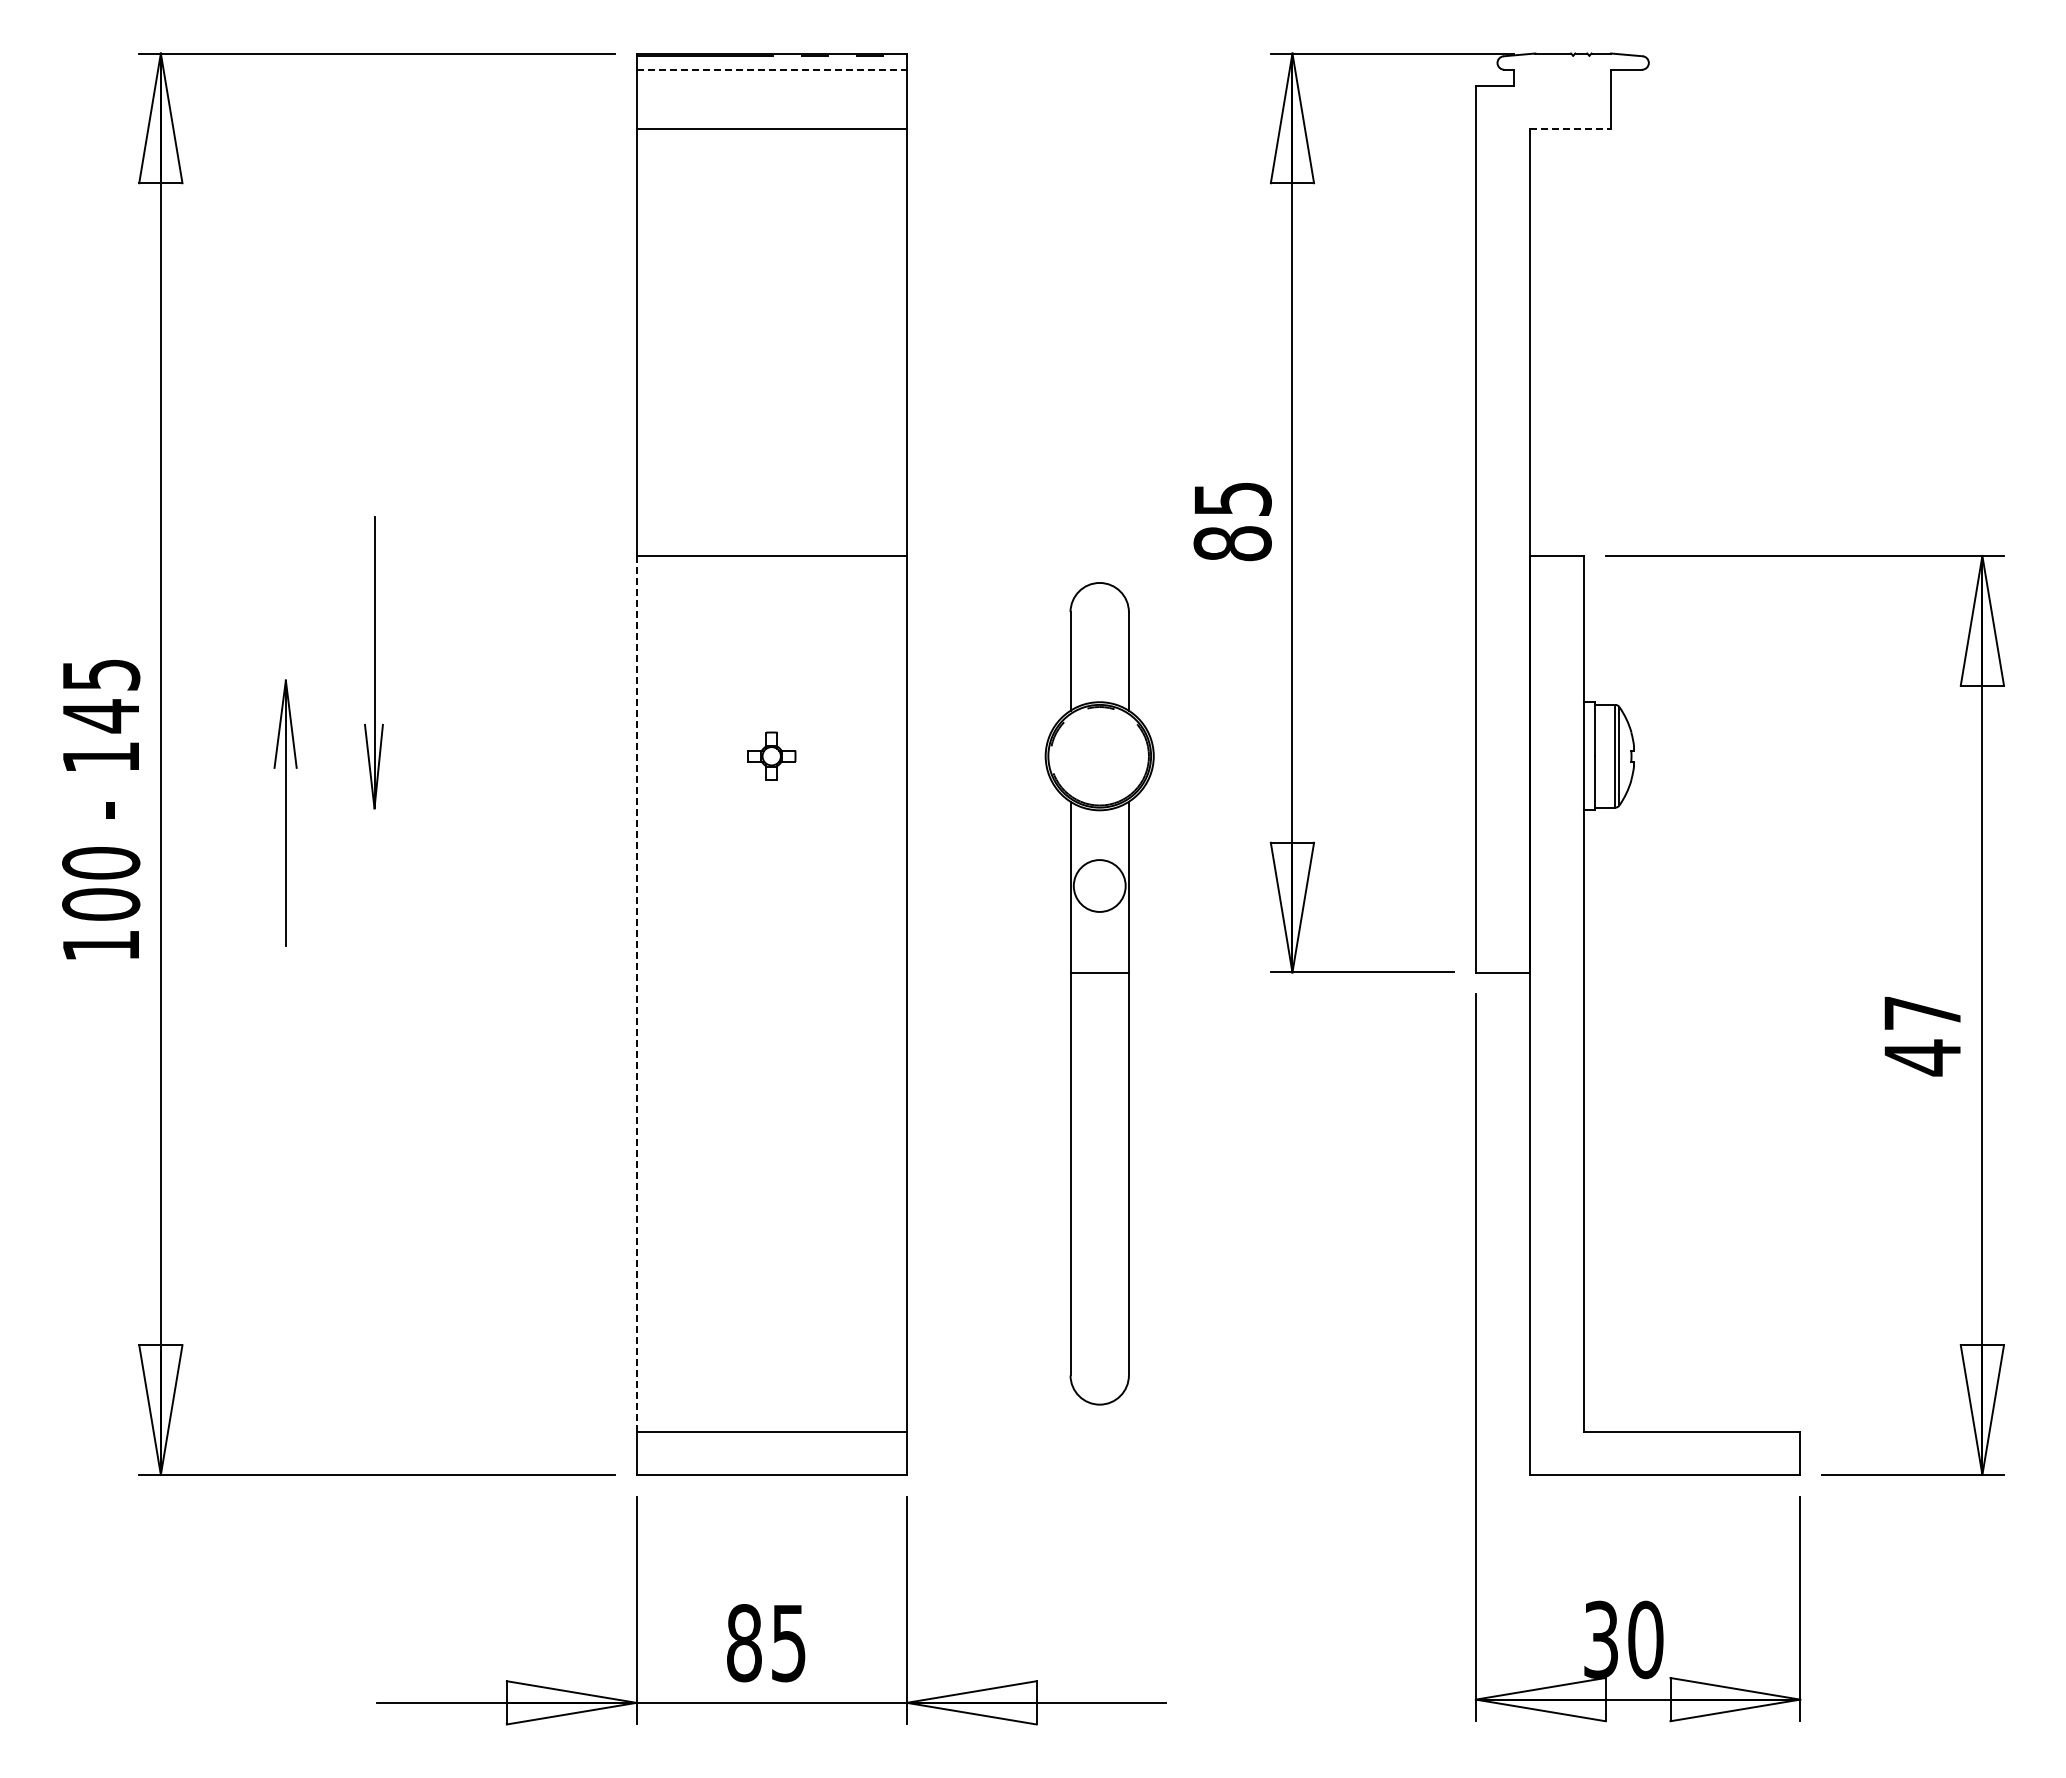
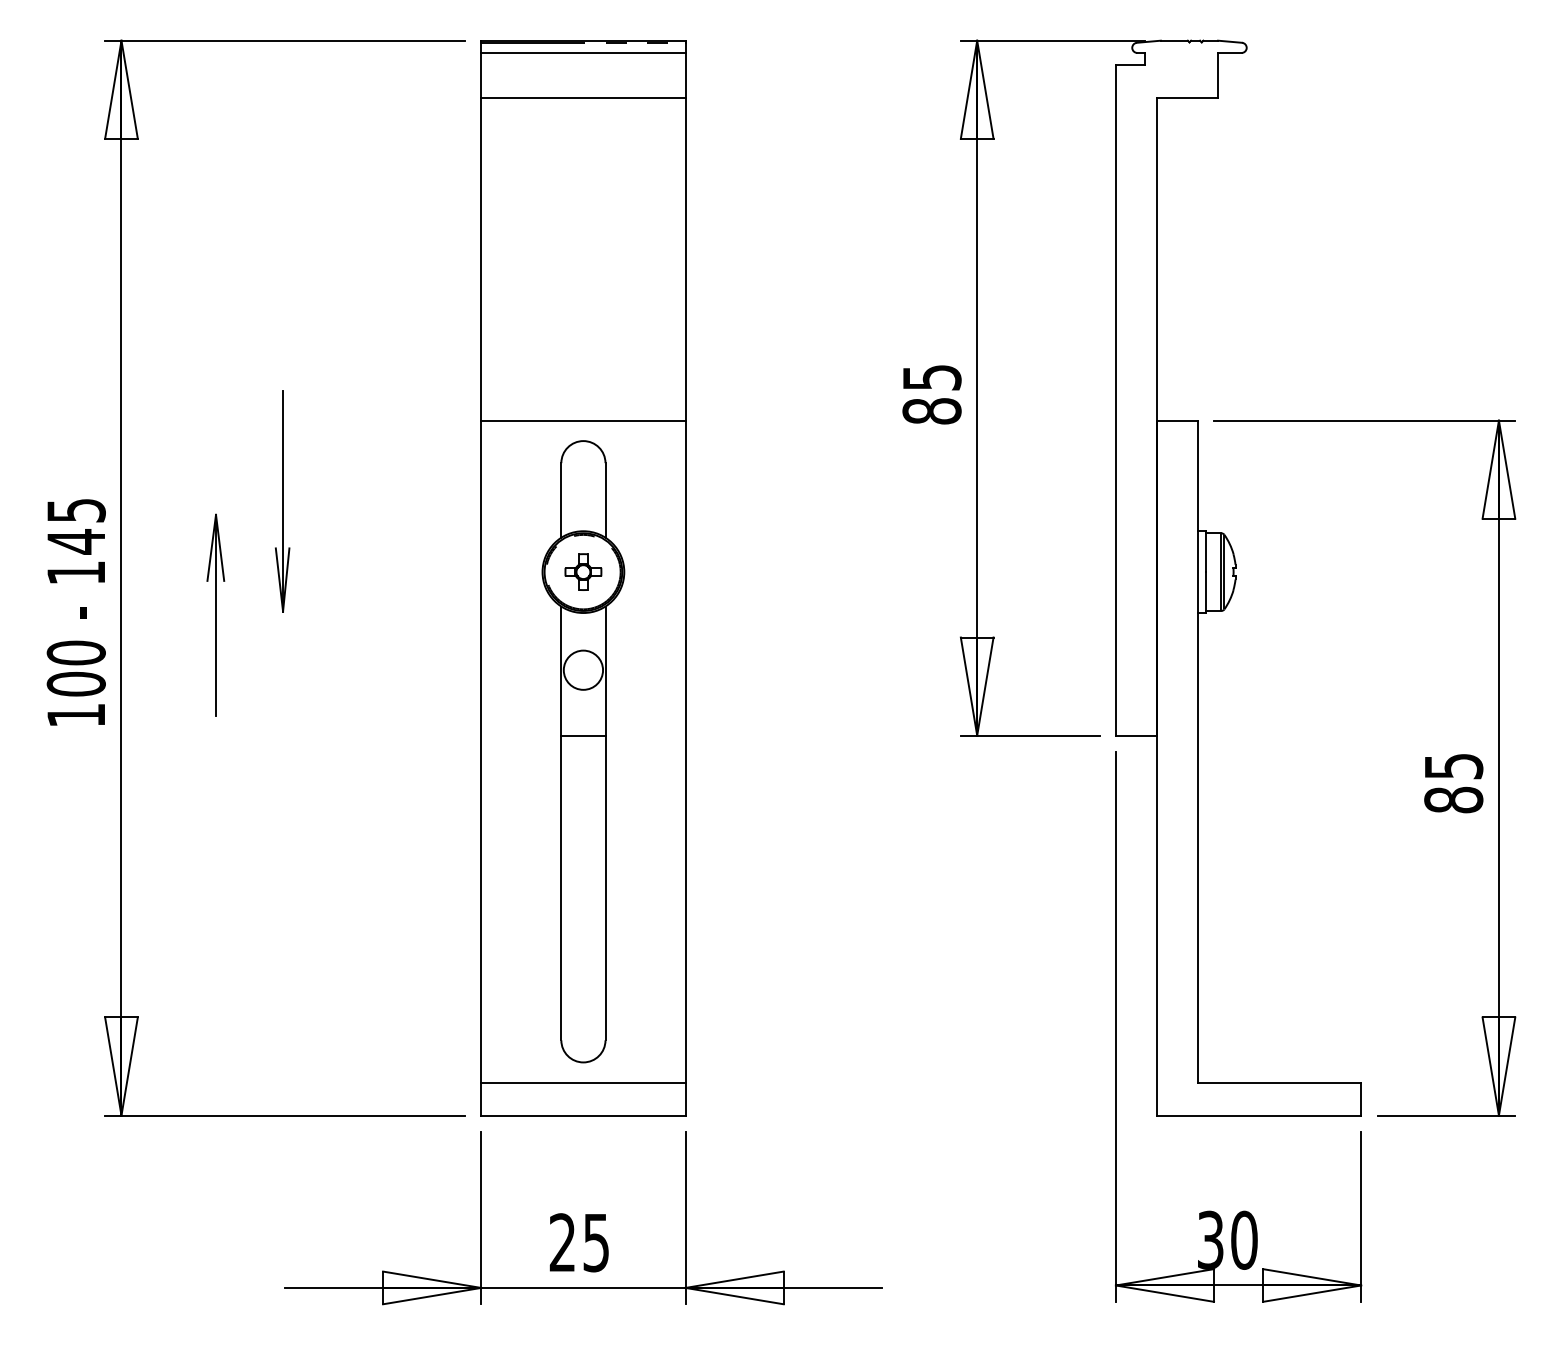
line: (772, 69) -> (584, 52), dashed -> solid
line: (1570, 129) -> (1187, 98), dashed -> solid
line: (636, 993) -> (481, 751), dashed -> solid
part: (1099, 993) -> (583, 751), moved
text: (1922, 1036) -> (1453, 784), 47 -> 85
text: (744, 1643) -> (562, 1243), 85 -> 25

